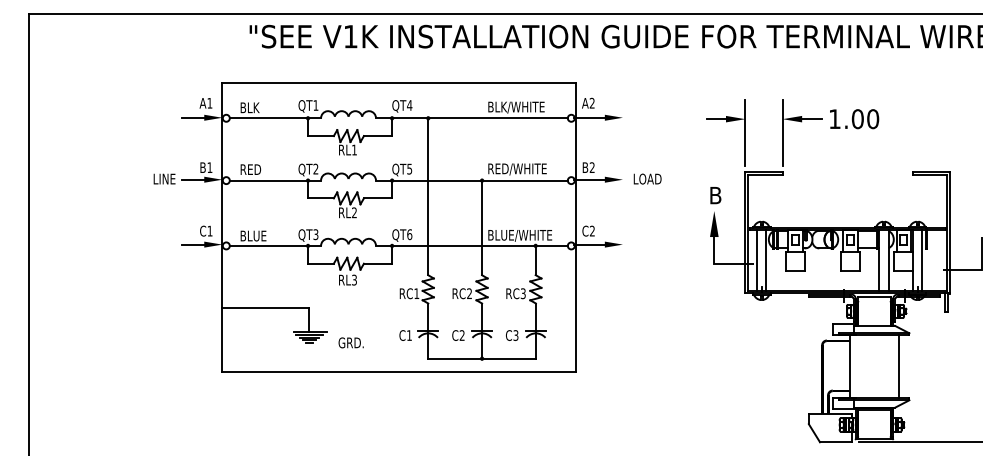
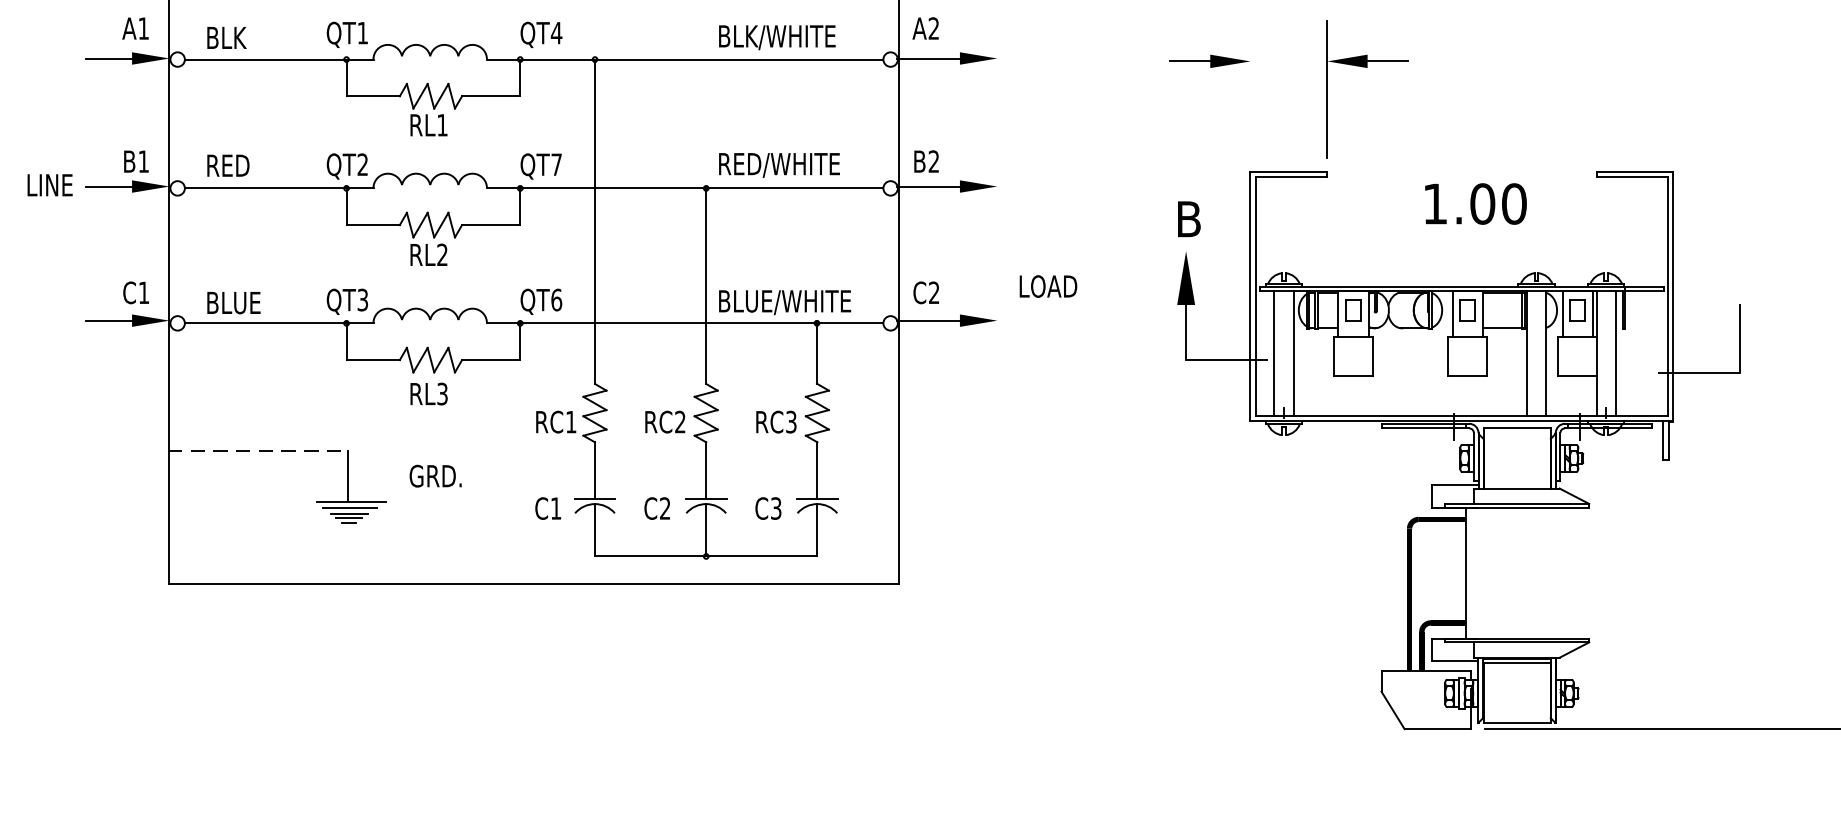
text: (854, 119) -> (1475, 204), moved
line: (745, 132) -> (1250, 88), removed
text: (409, 169) -> (556, 165), QT5 -> QT7
text: (647, 178) -> (1048, 285), moved
line: (265, 307) -> (258, 450), solid -> dashed
text: (350, 342) -> (434, 475), moved
line: (899, 366) -> (1568, 572), removed

